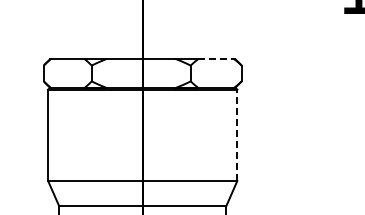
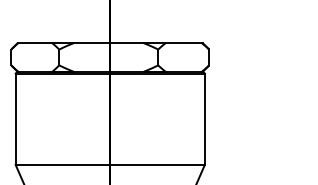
line: (216, 59) -> (184, 43), dashed -> solid
line: (237, 135) -> (205, 119), dashed -> solid

